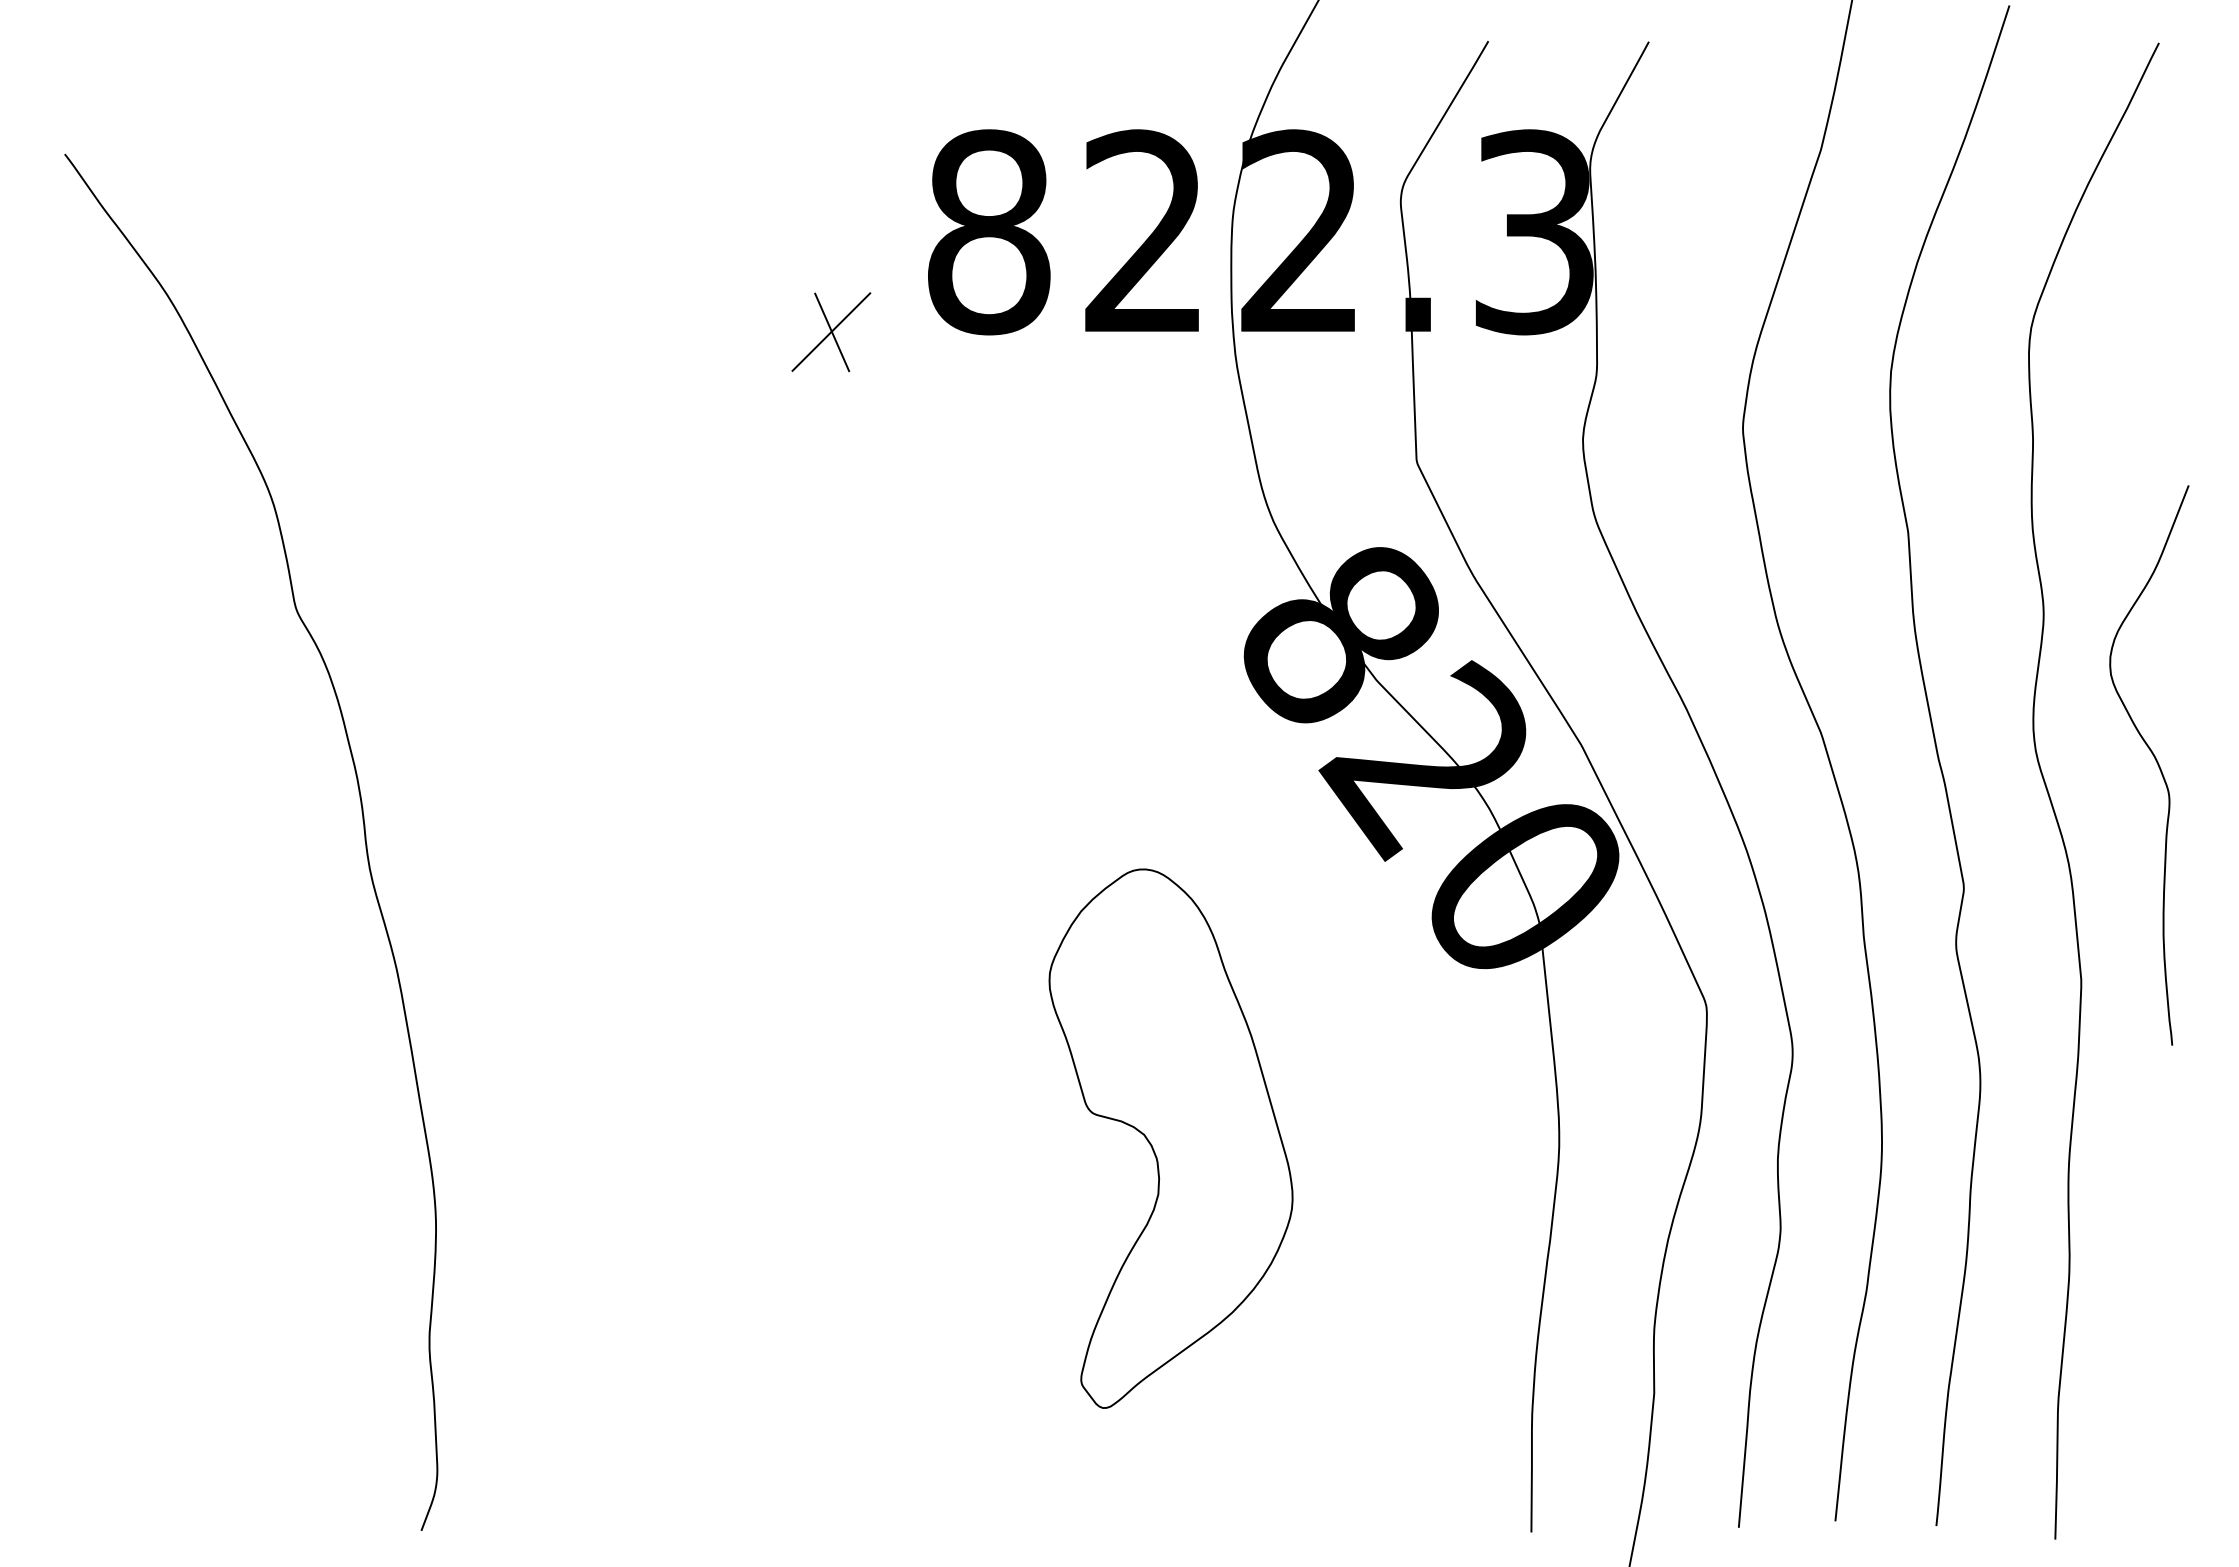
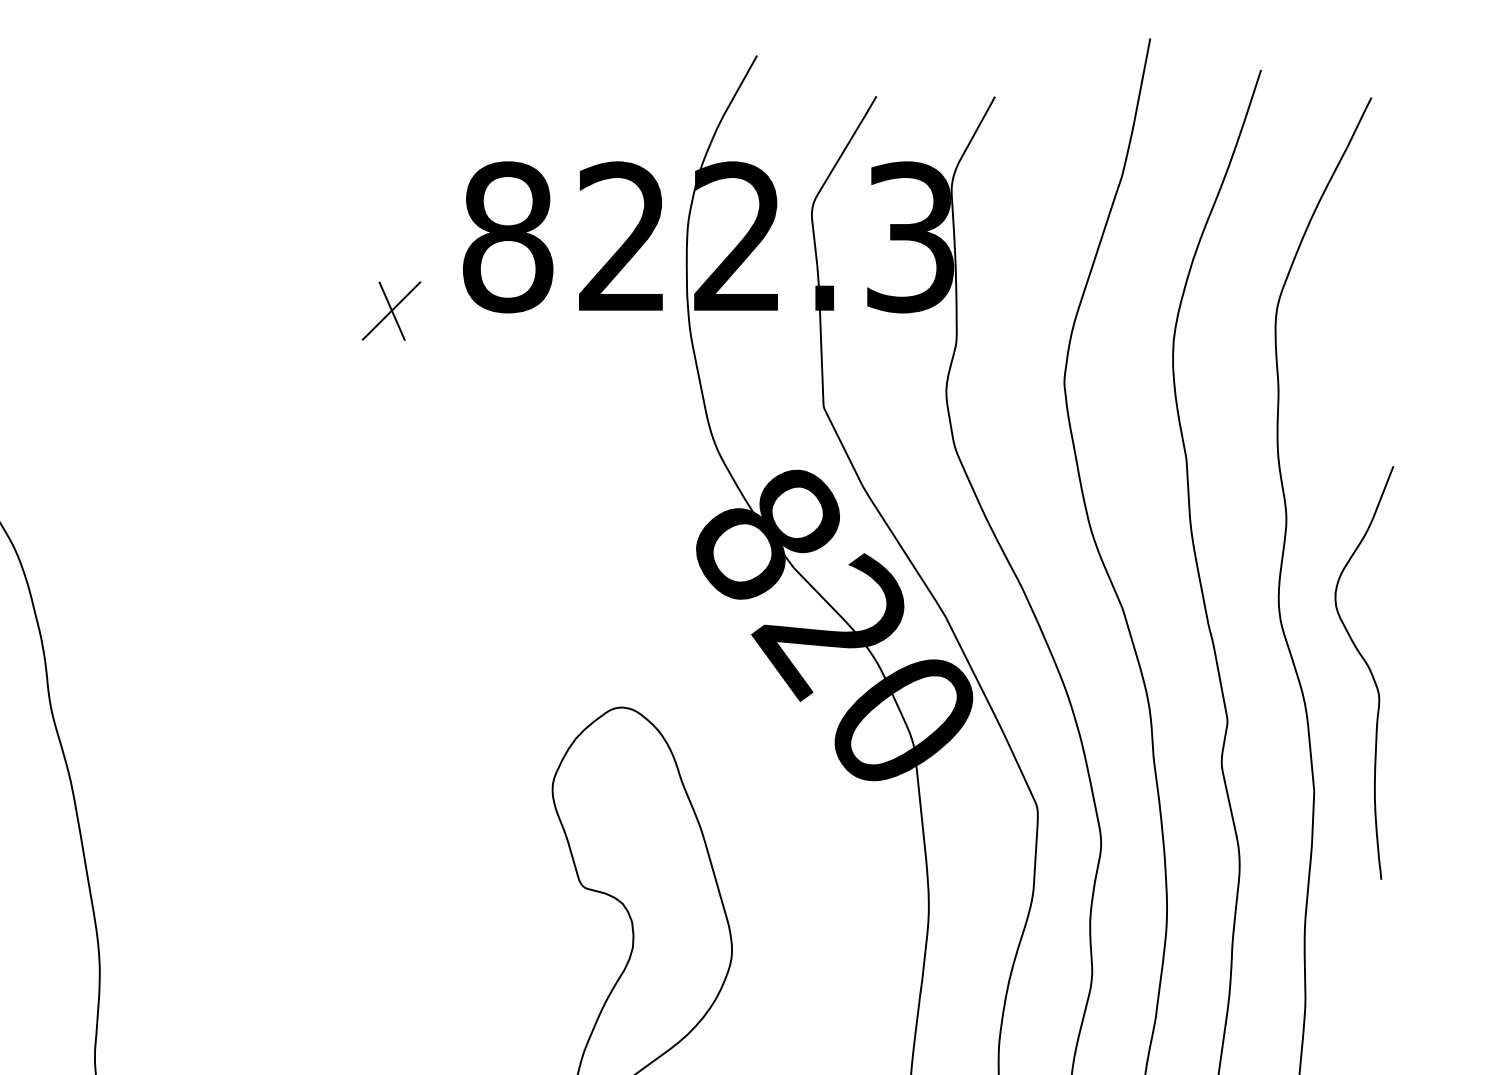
curve: (2156, 762) -> (1369, 670), moved

